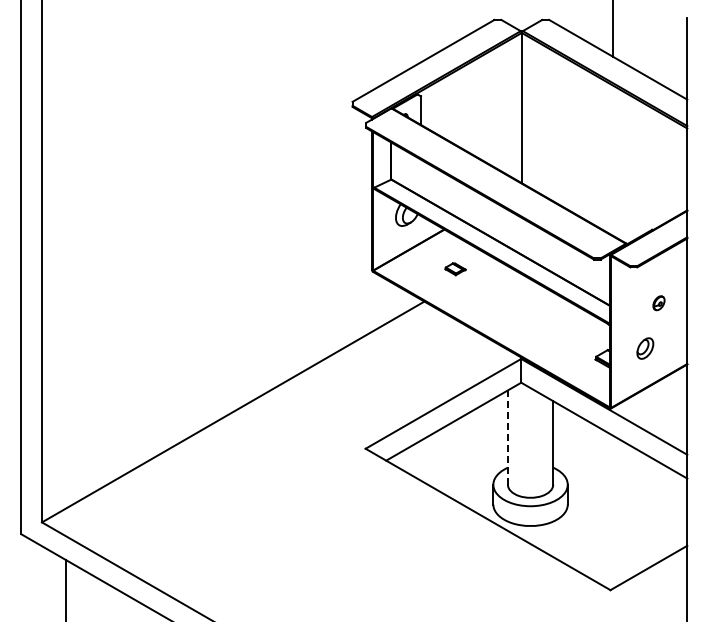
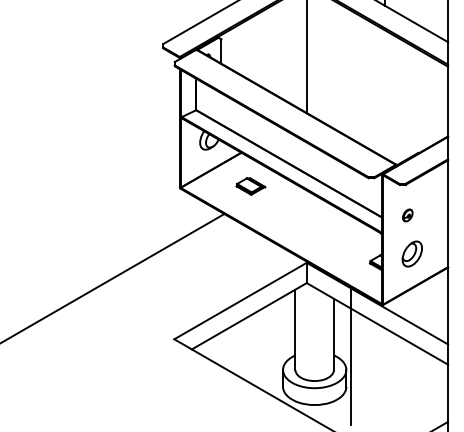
part: (455, 269) -> (250, 186), size x1.67
part: (658, 303) -> (407, 215), moved
part: (645, 348) -> (412, 253), size x1.43
line: (507, 438) -> (295, 330), dashed -> solid
line: (573, 468) -> (351, 356), added

